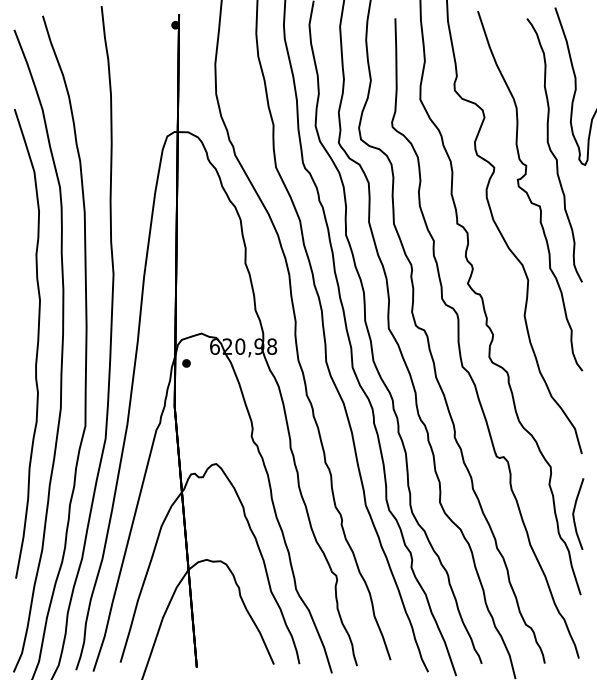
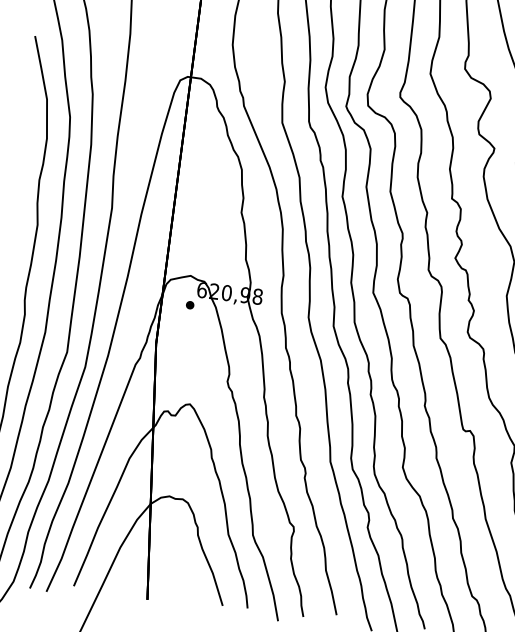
part: (186, 363) -> (190, 305), moved

